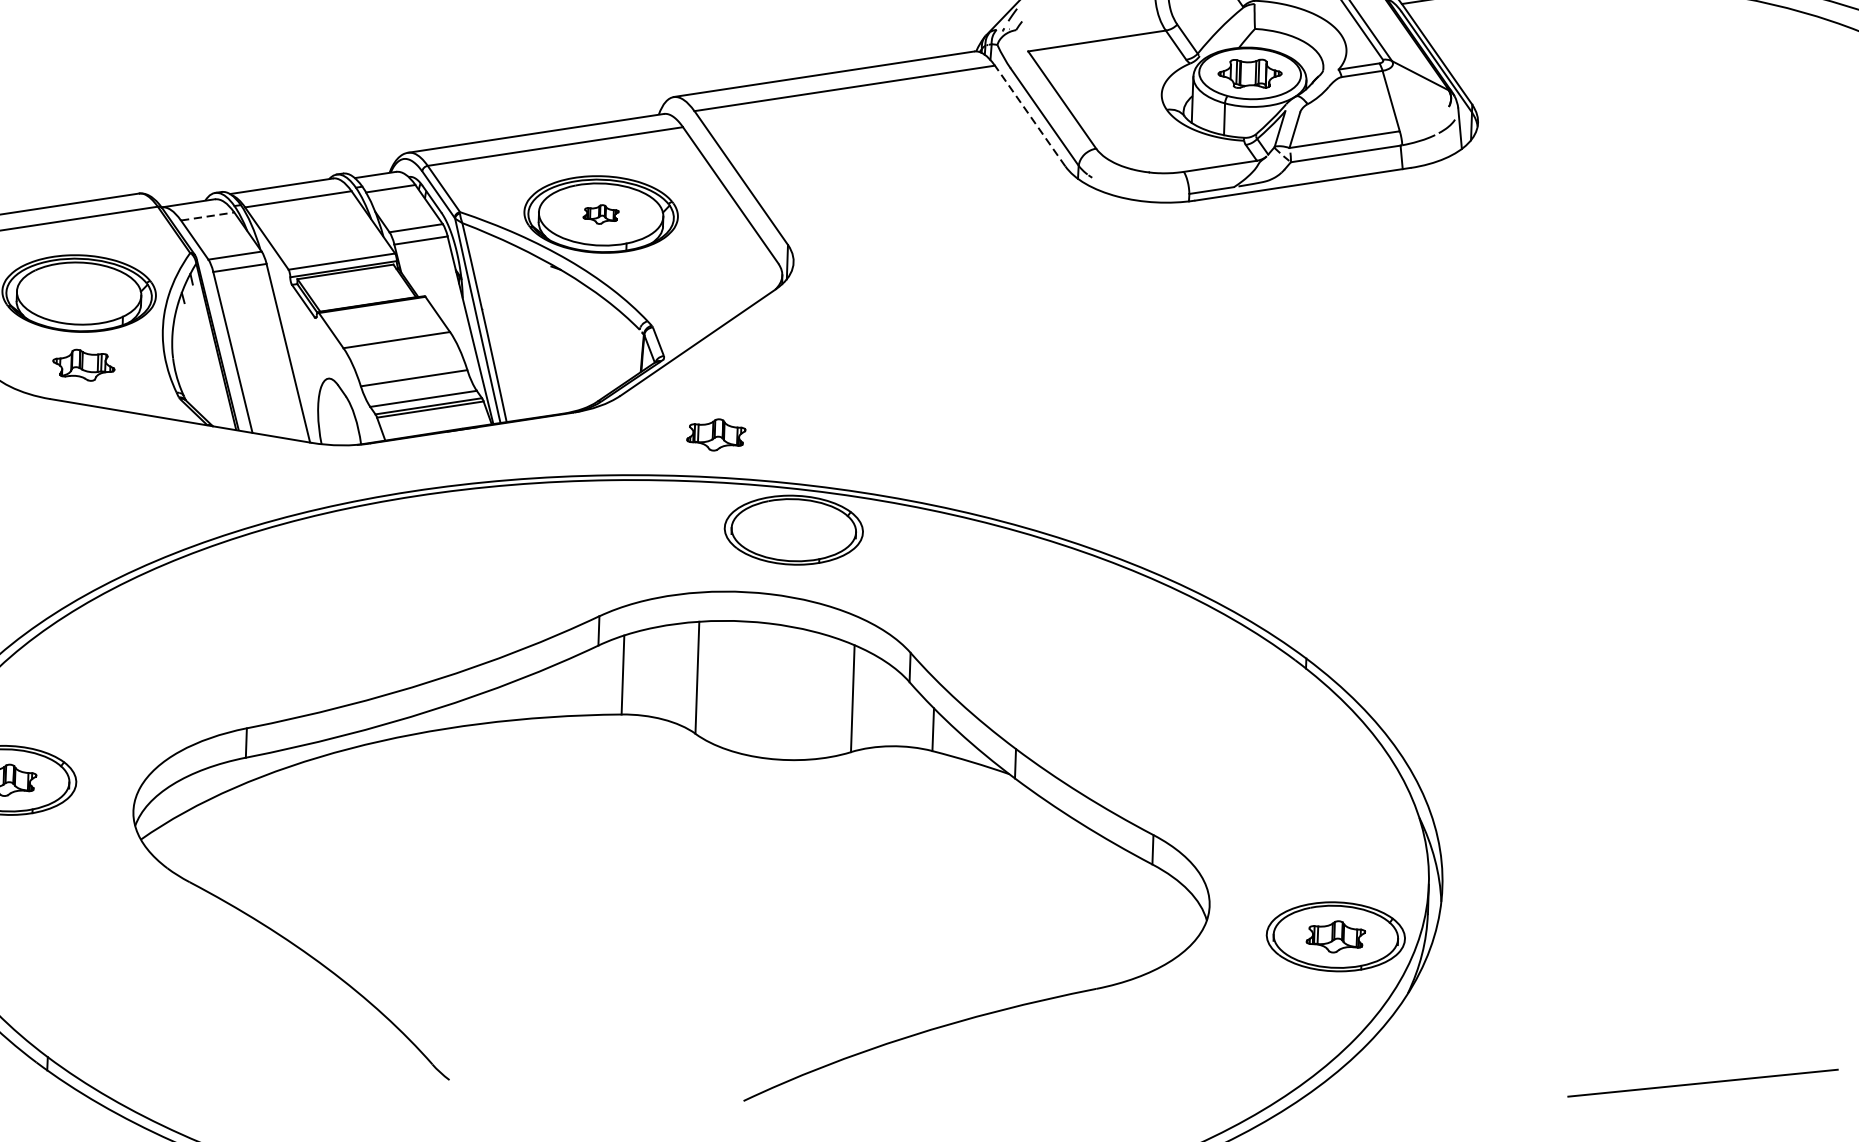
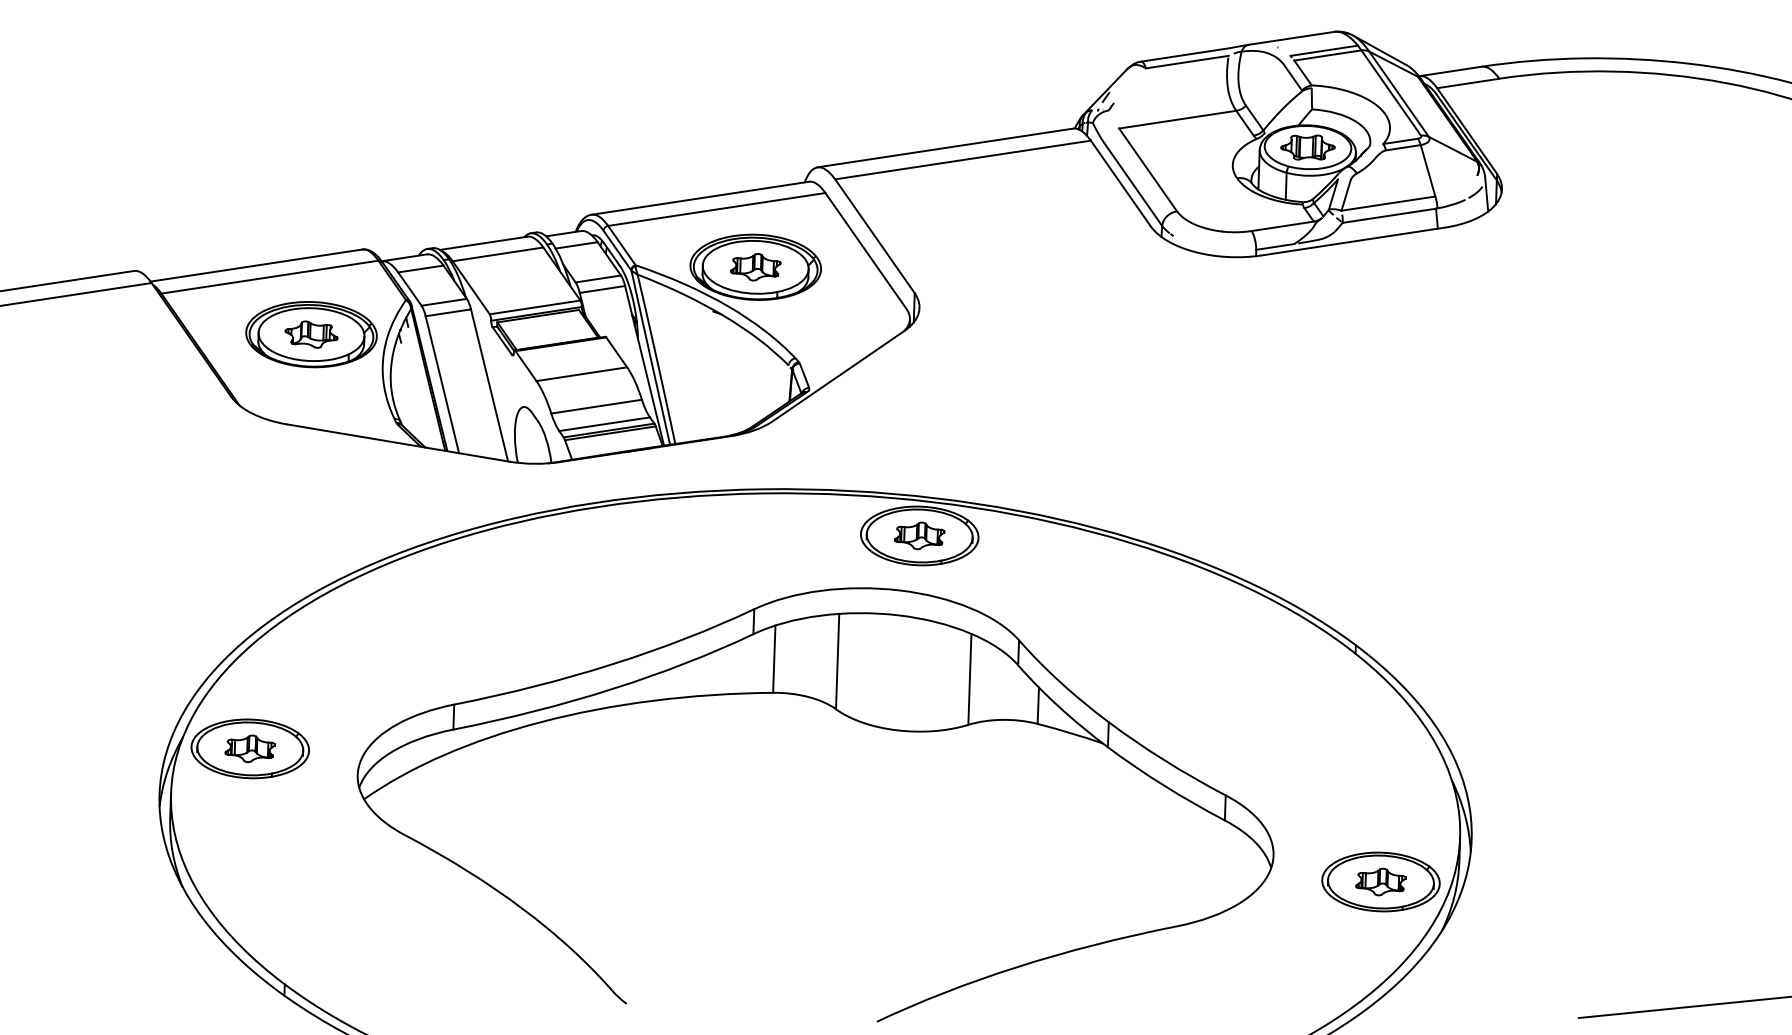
line: (1029, 116) -> (1120, 183), dashed -> solid
part: (600, 214) -> (755, 267), size x1.67
line: (207, 217) -> (420, 269), dashed -> solid
part: (83, 365) -> (311, 334), moved
part: (716, 434) -> (919, 535), moved

